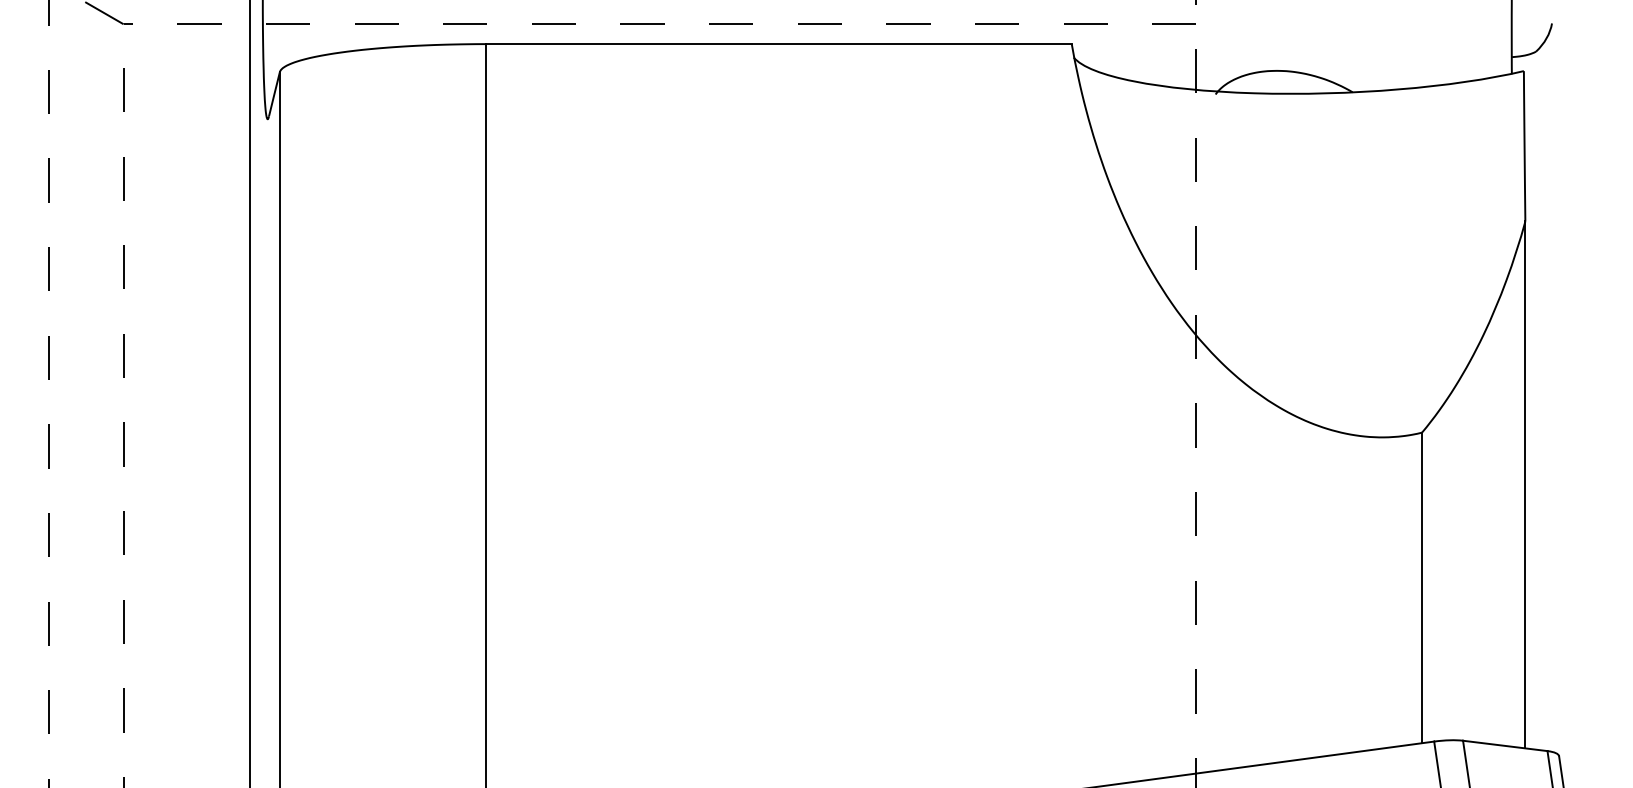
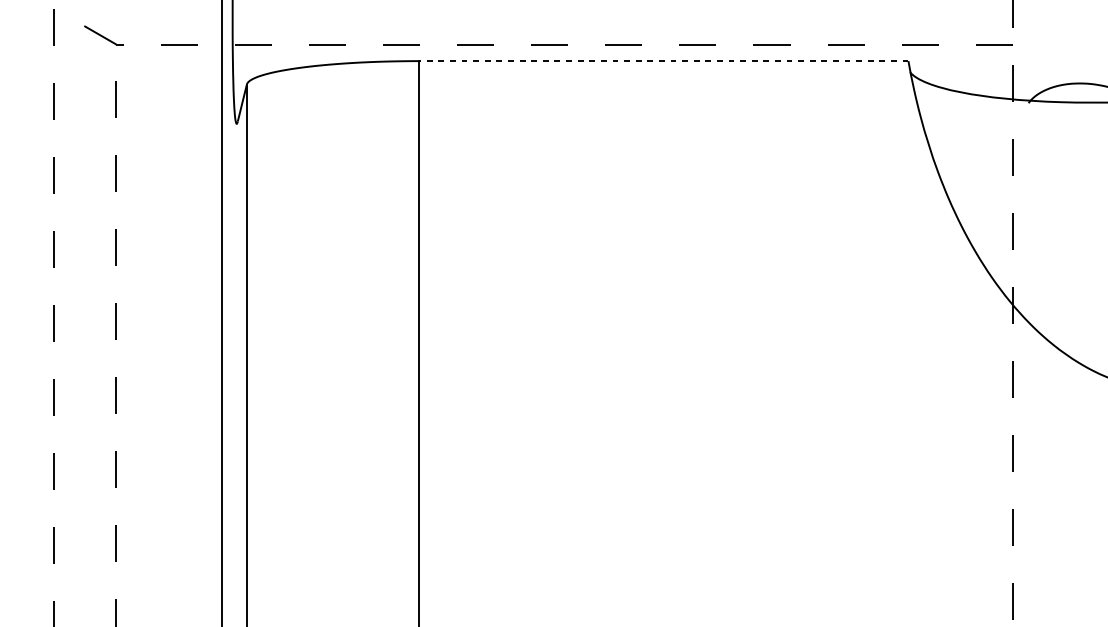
line: (779, 44) -> (664, 61), solid -> dashed

